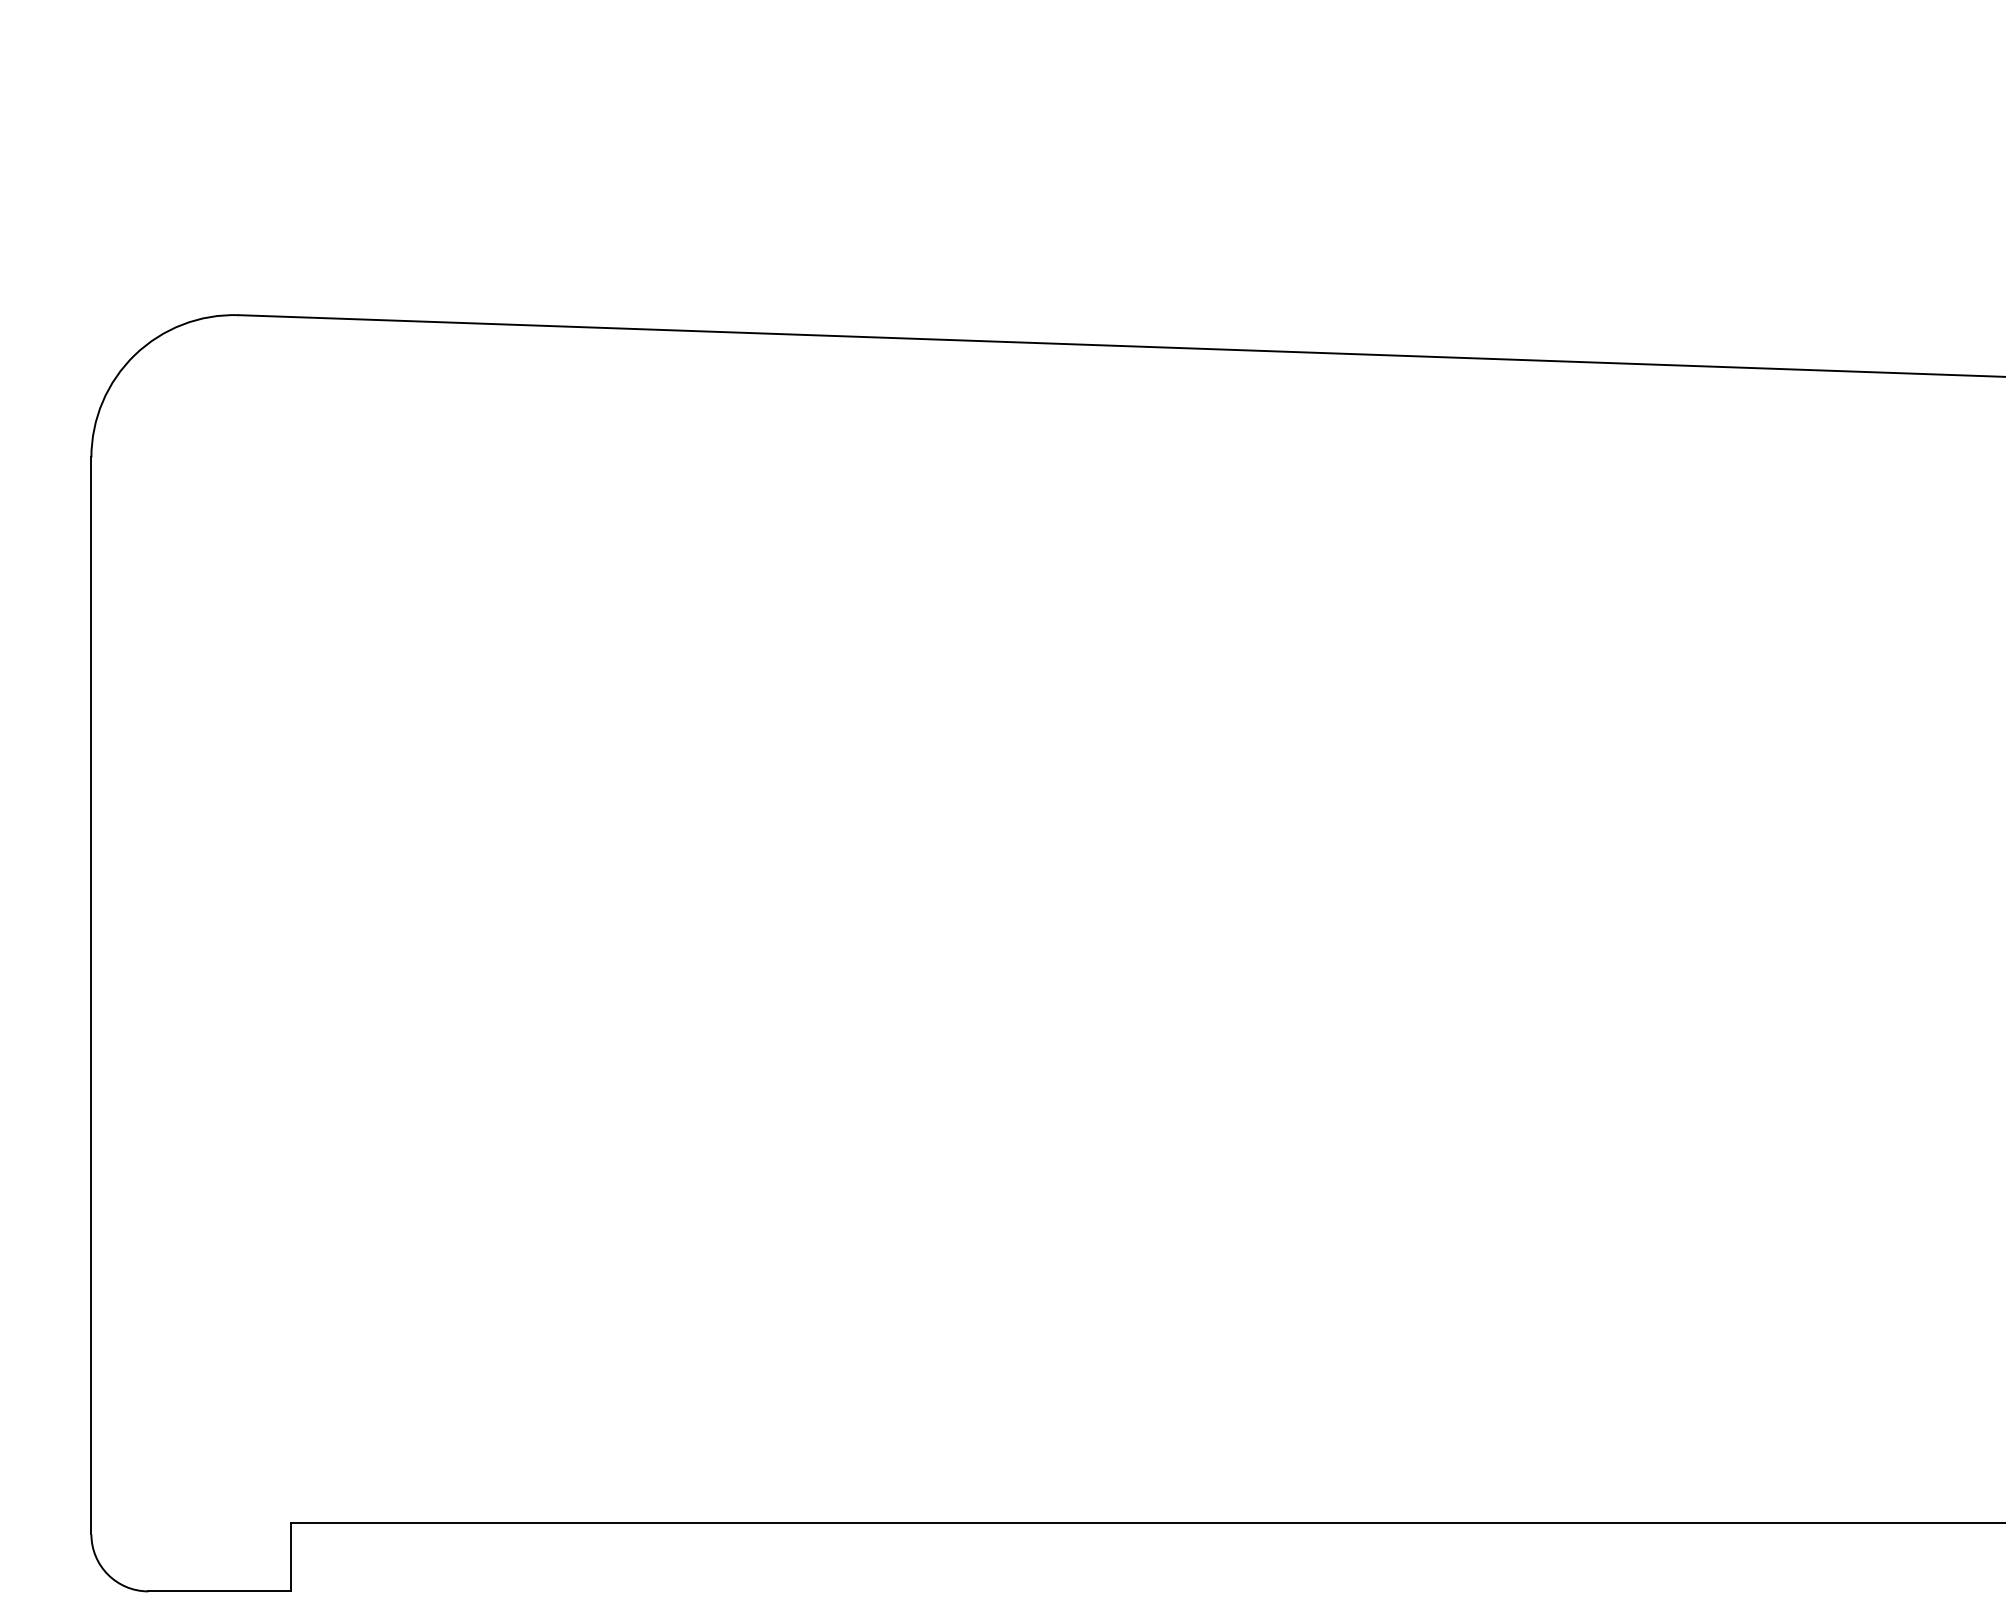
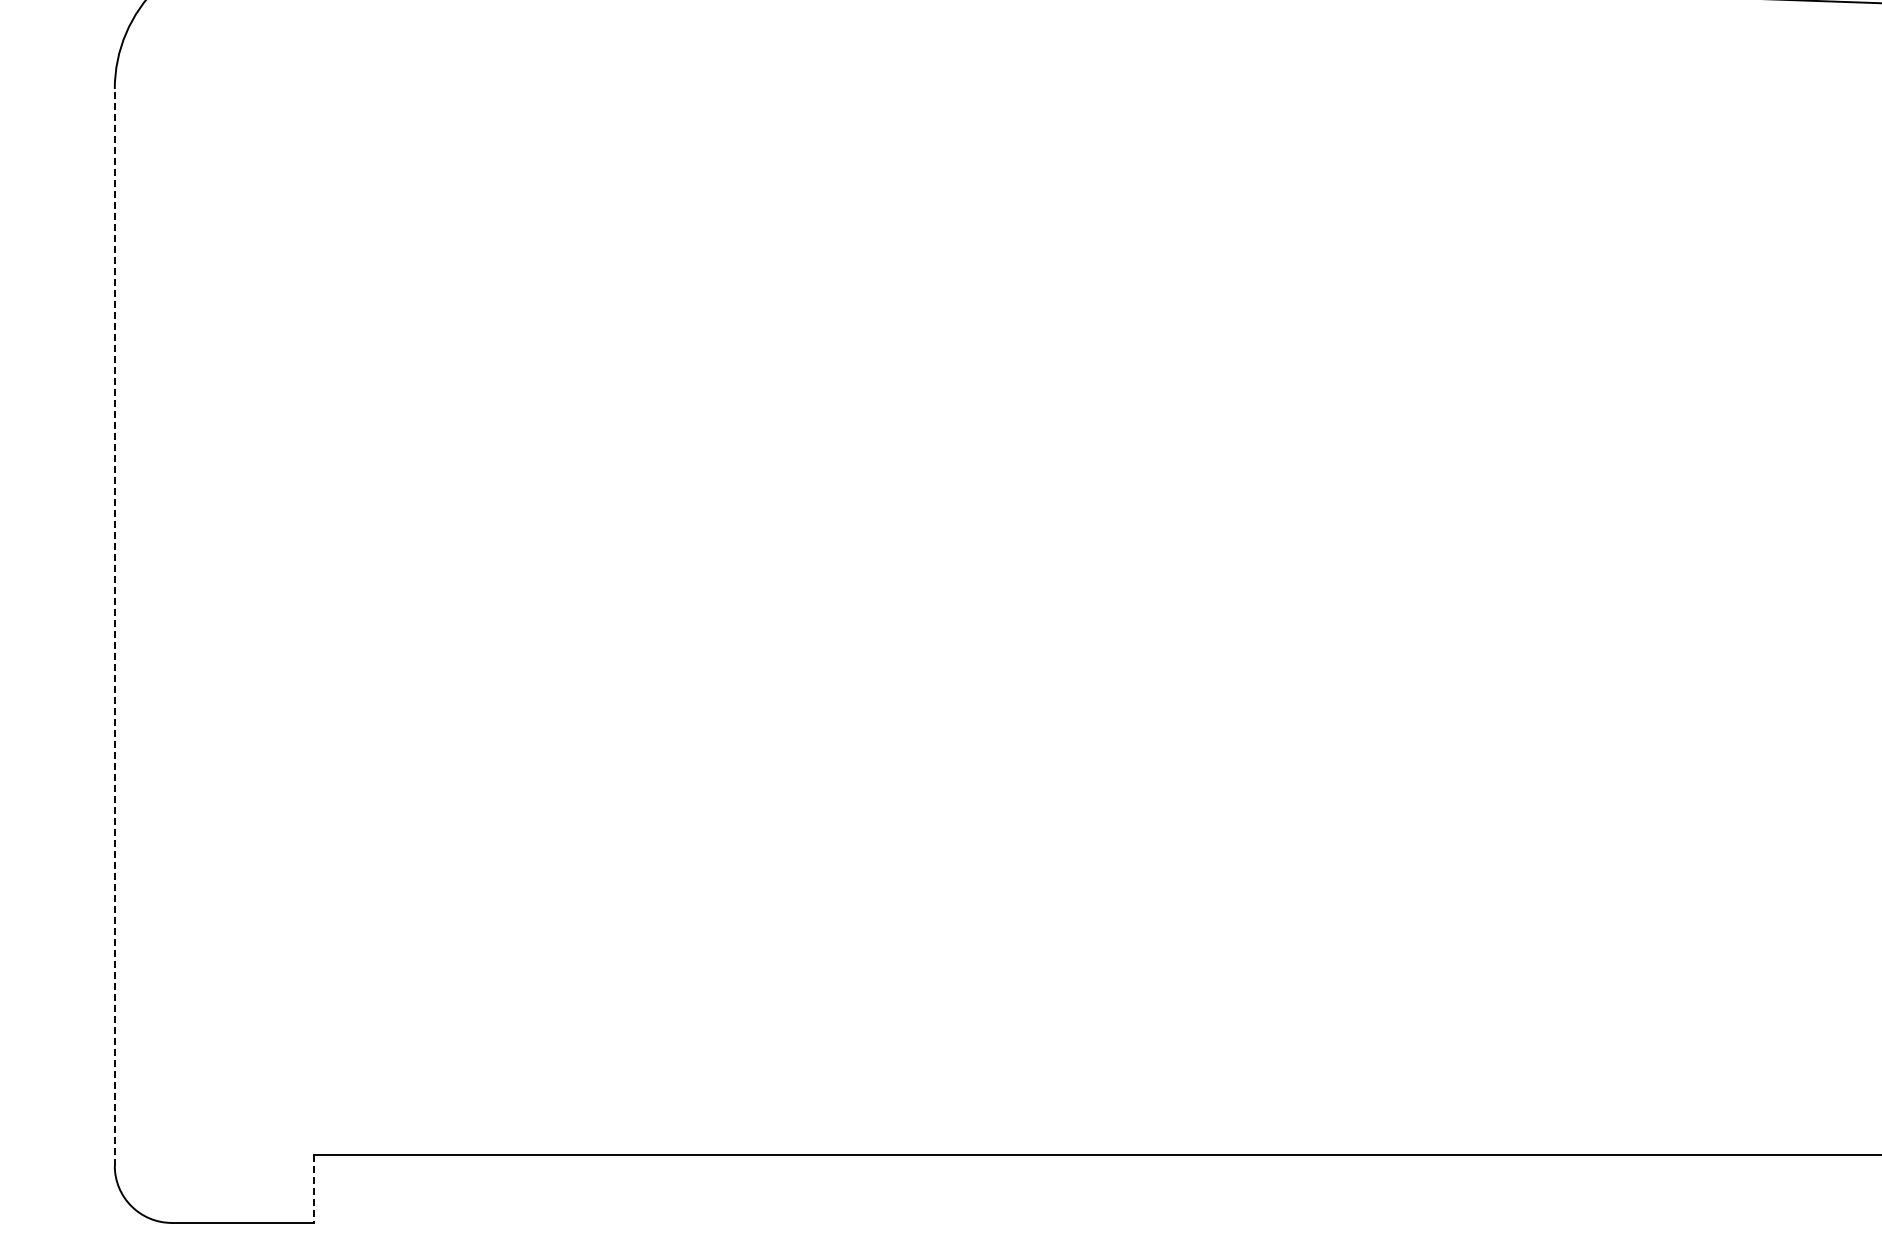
line: (91, 995) -> (114, 627), solid -> dashed
line: (290, 1557) -> (313, 1189), solid -> dashed

